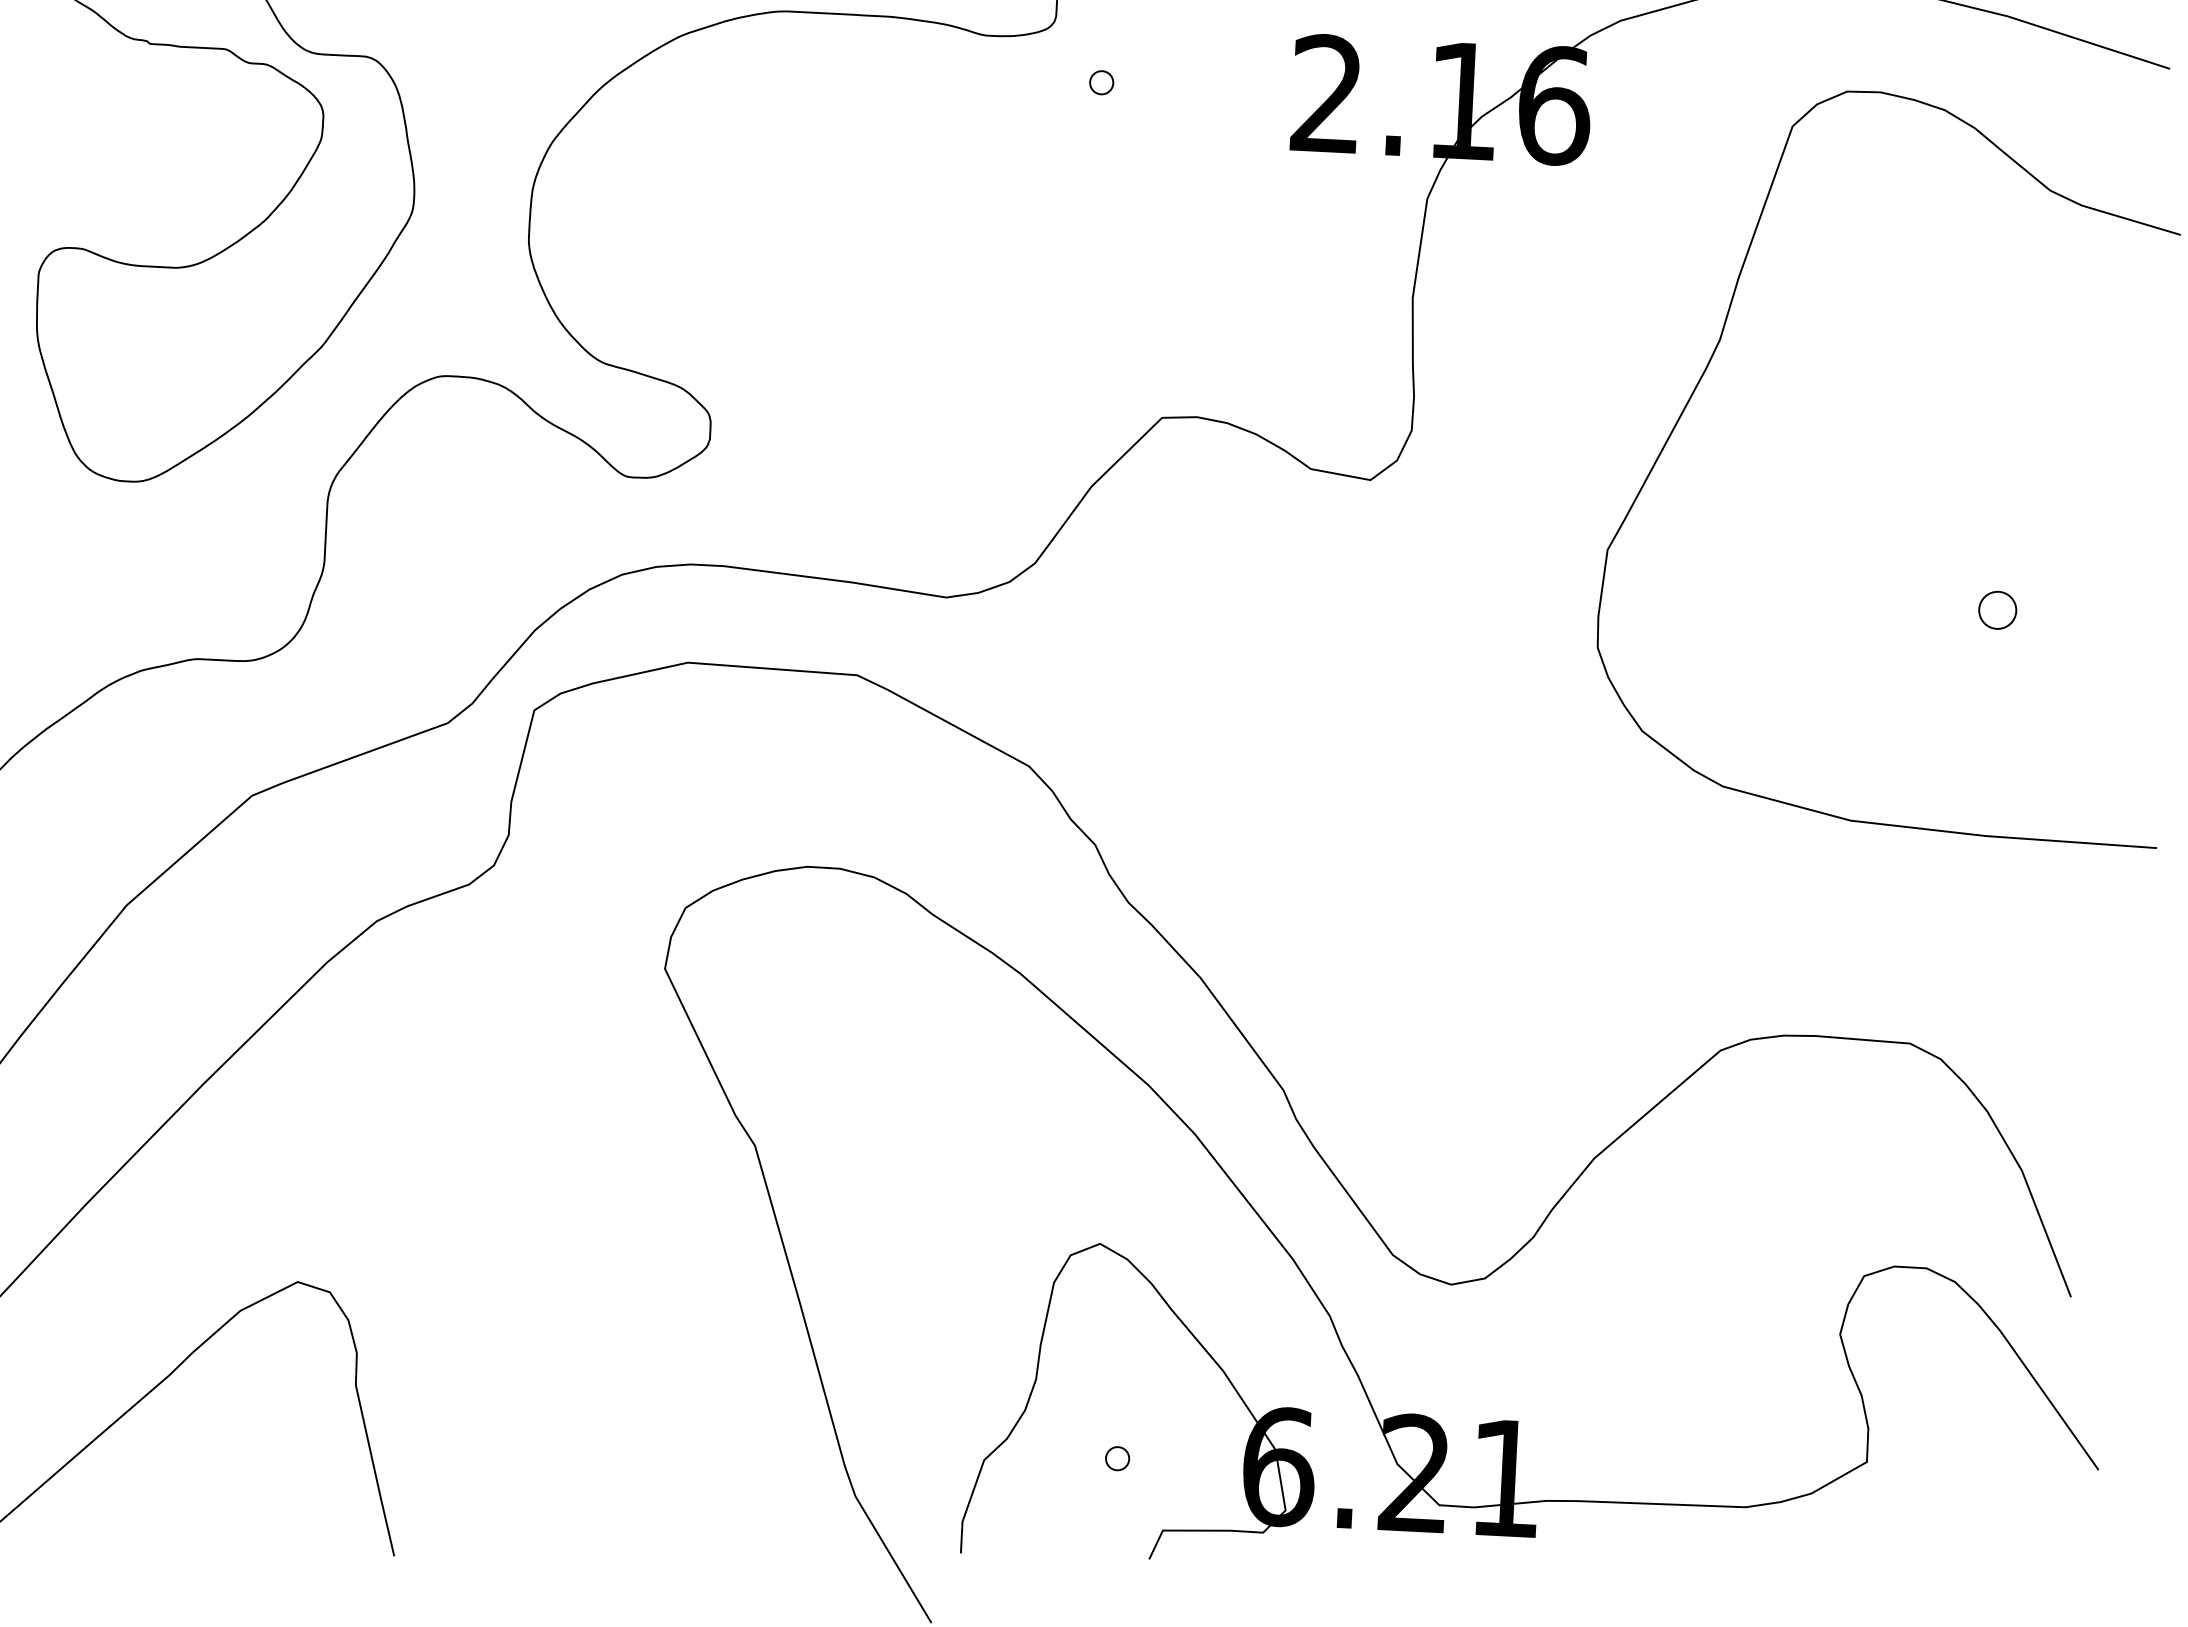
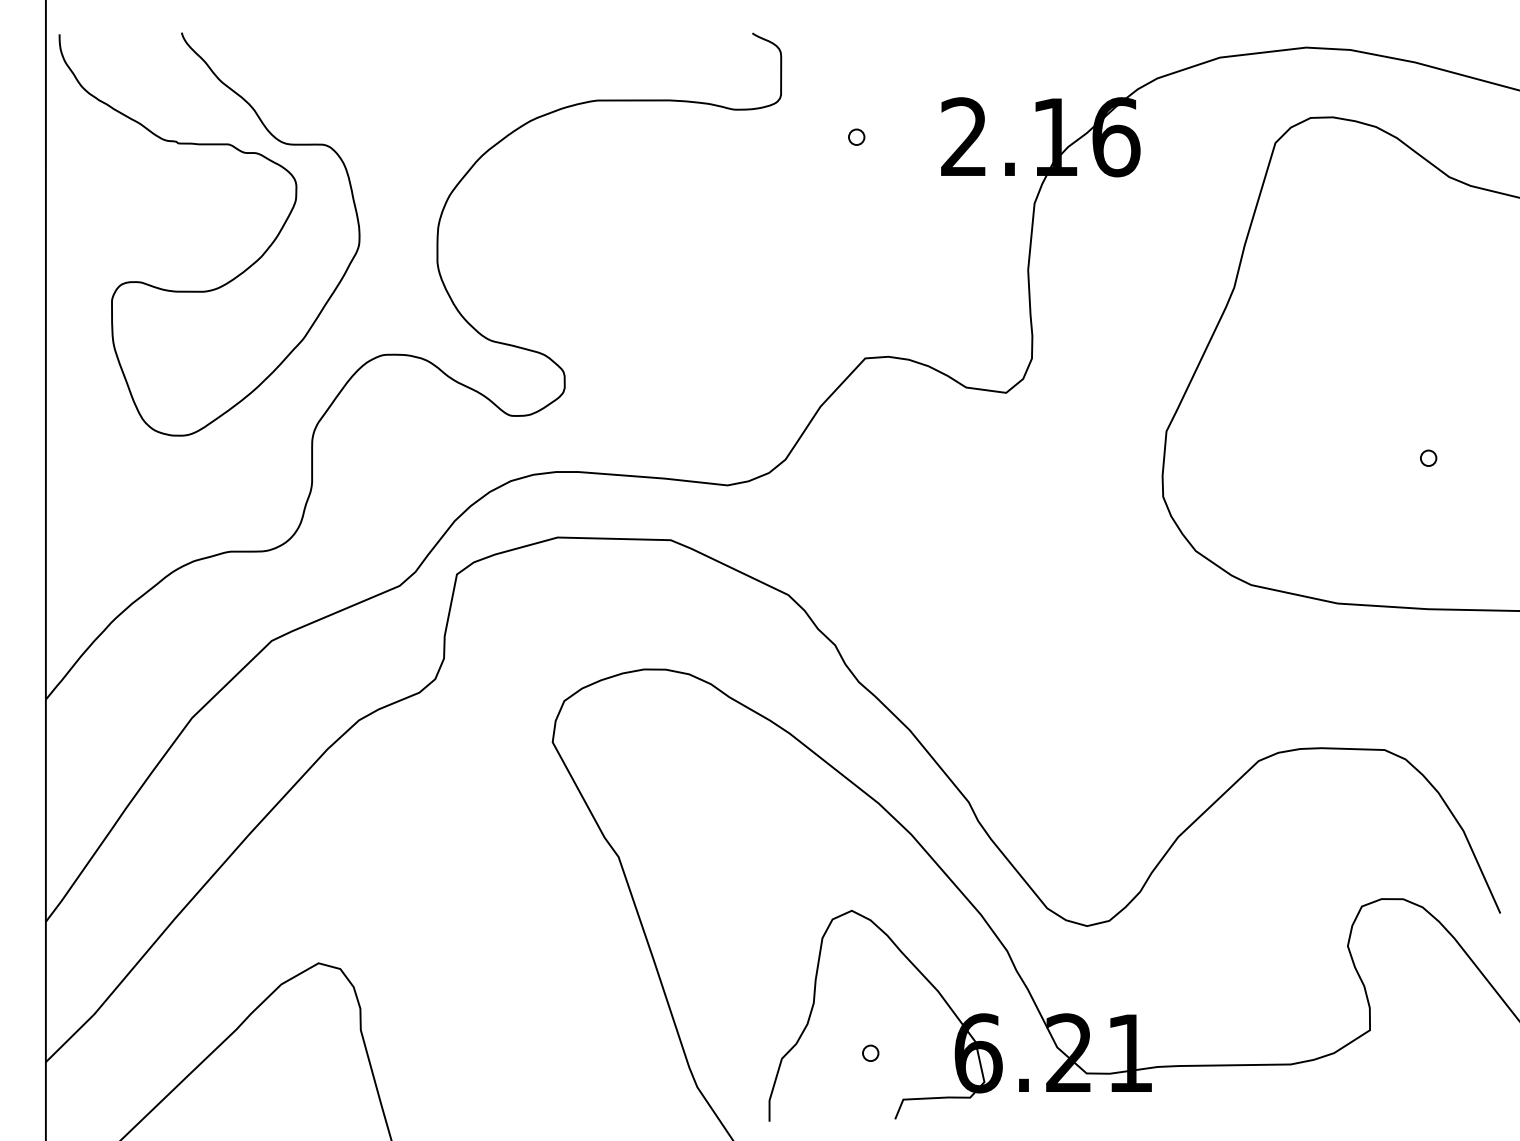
part: (1101, 81) -> (856, 136), moved
part: (1997, 608) -> (1428, 457), size x0.62

